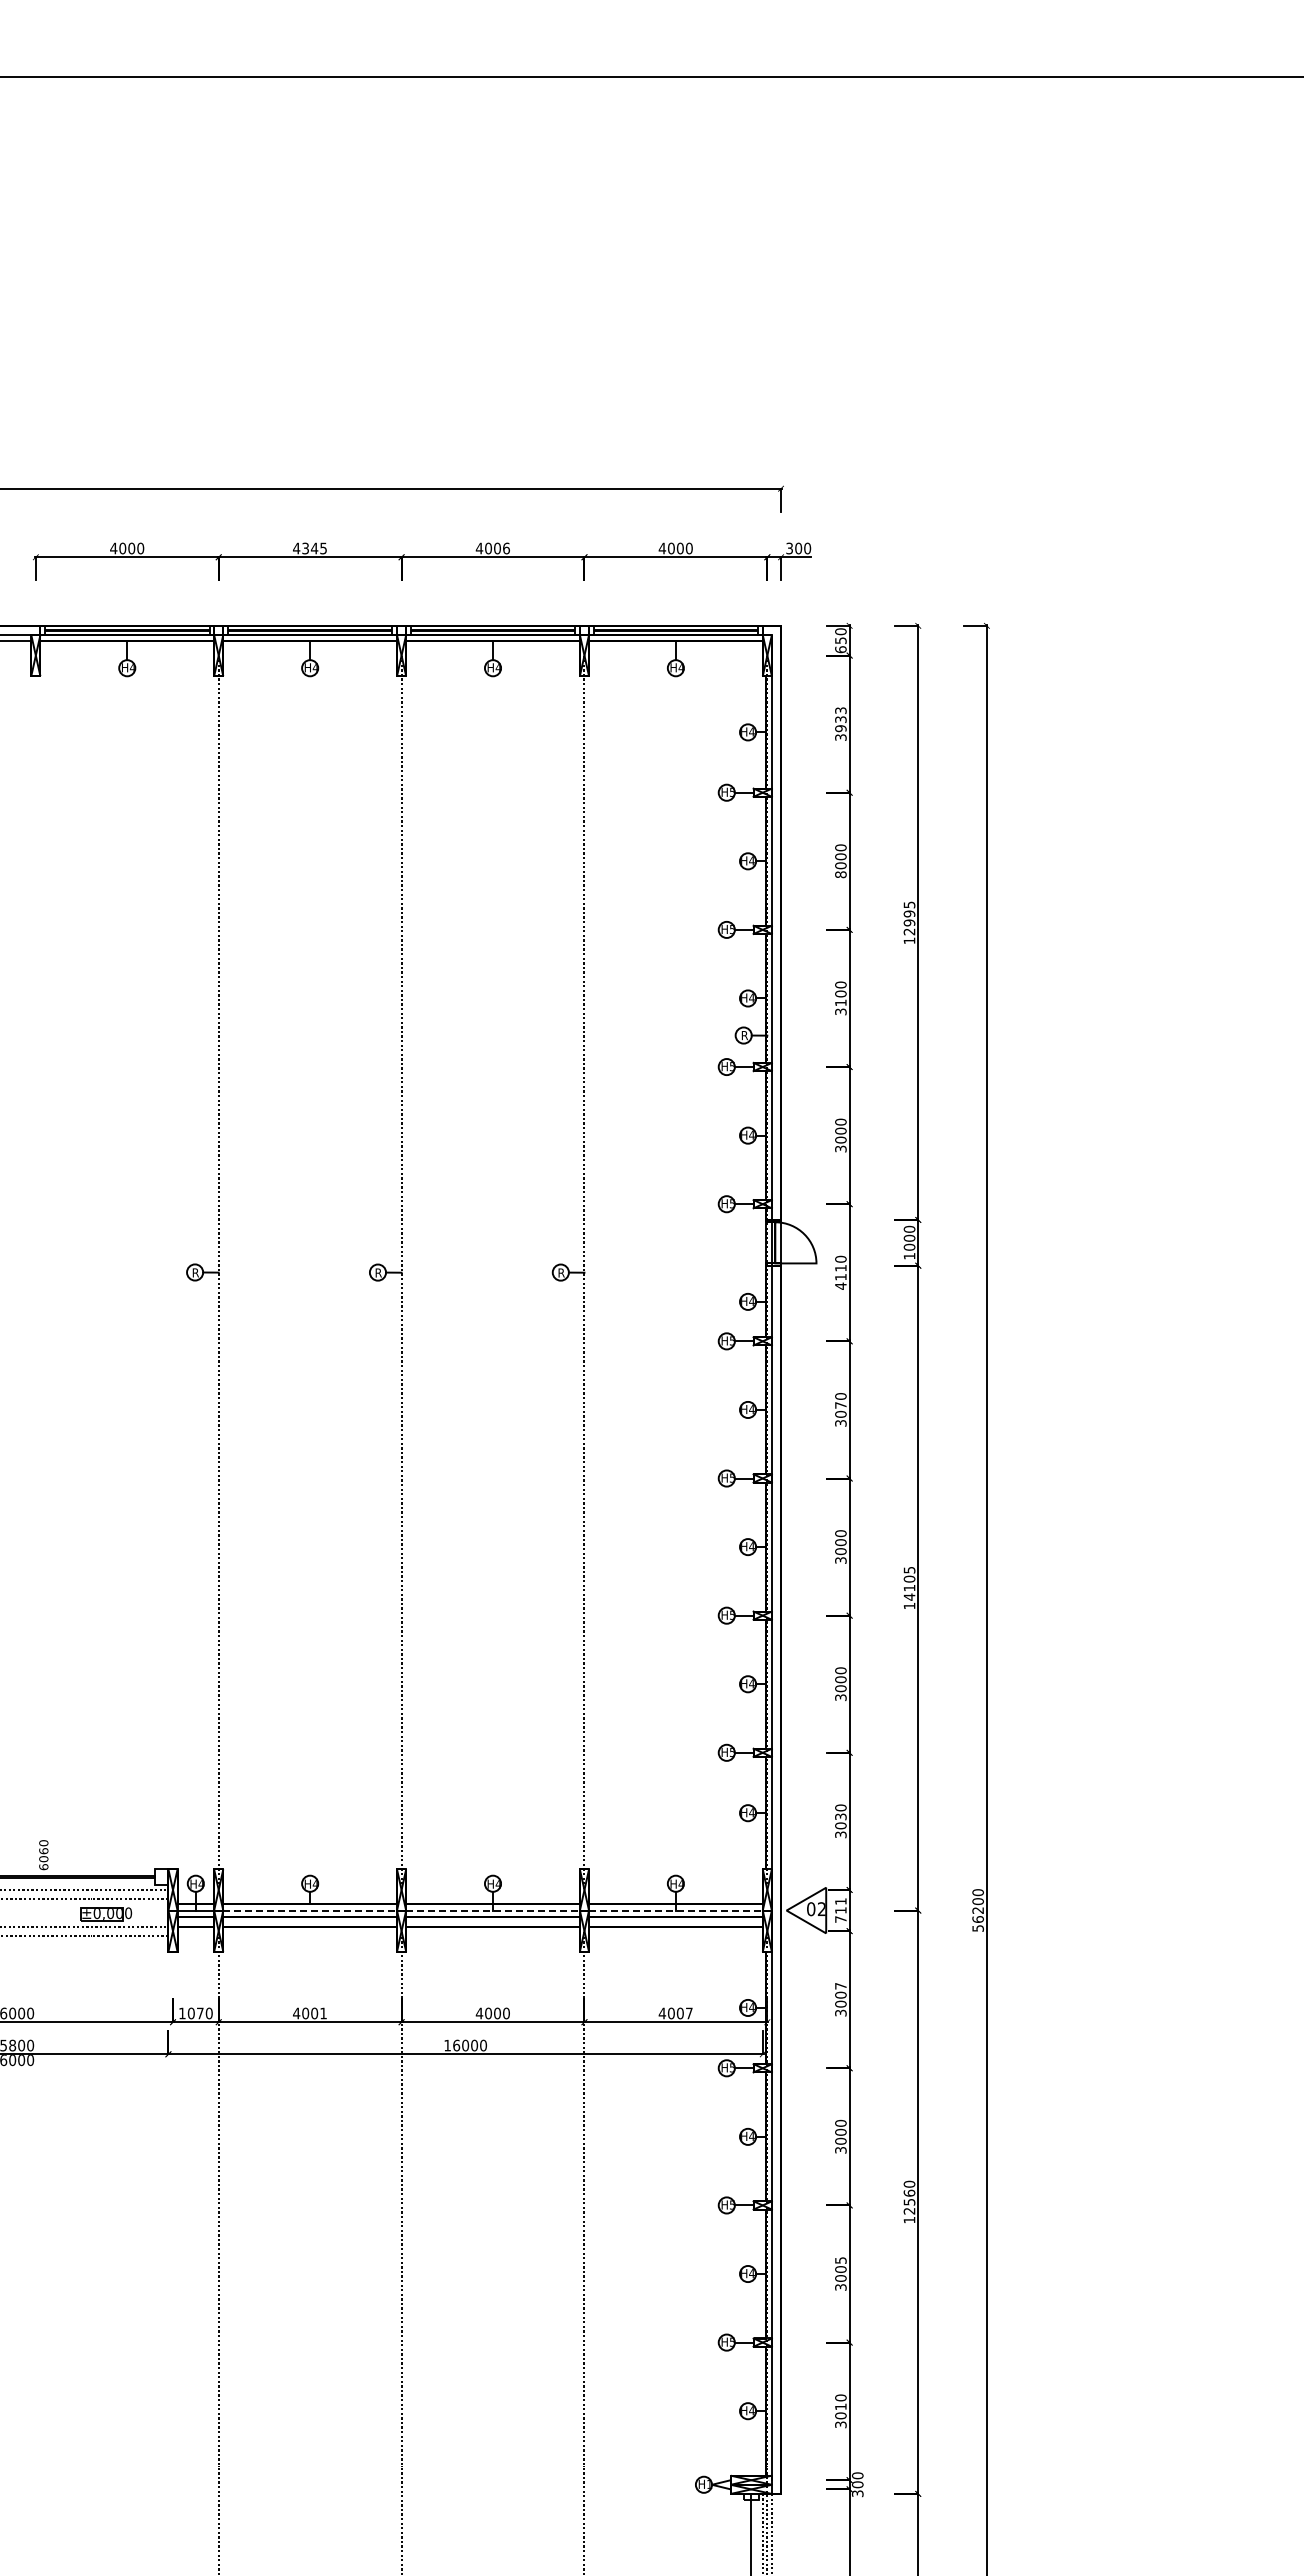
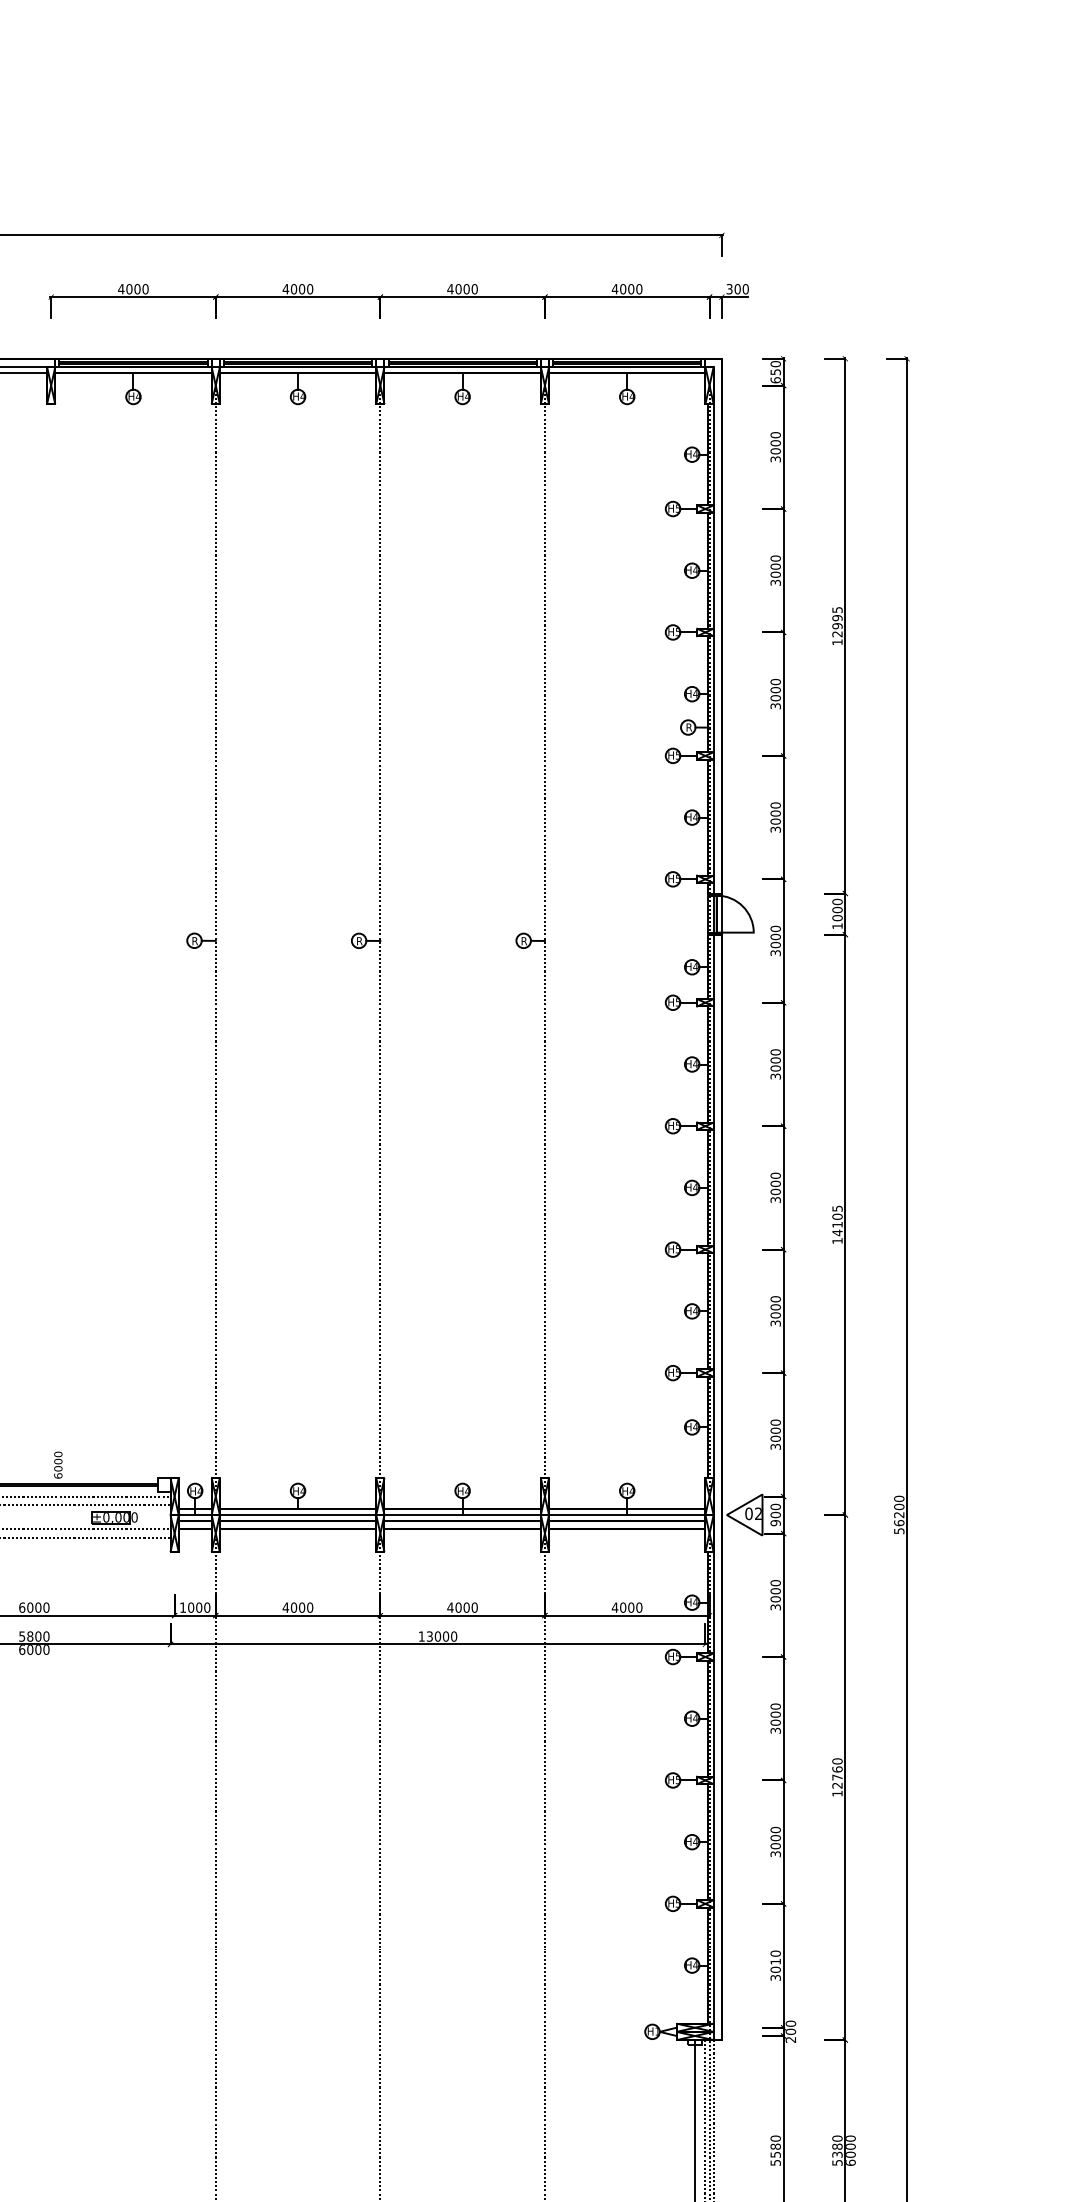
text: (506, 547) -> (474, 288), 4006 -> 4000
text: (314, 548) -> (301, 289), 4345 -> 4000
text: (840, 719) -> (775, 443), 3933 -> 3000
text: (840, 874) -> (775, 582), 8000 -> 3000
text: (840, 1002) -> (775, 697), 3100 -> 3000
text: (840, 1276) -> (775, 944), 4110 -> 3000
text: (840, 1405) -> (775, 1060), 3070 -> 3000
text: (840, 1816) -> (775, 1430), 3030 -> 3000
text: (43, 1850) -> (58, 1461), 6060 -> 6000
line: (310, 1910) -> (298, 1515), dashed -> solid
line: (493, 1910) -> (463, 1515), dashed -> solid
line: (675, 1910) -> (626, 1515), dashed -> solid
text: (840, 1910) -> (775, 1515), 711 -> 900
text: (840, 1985) -> (775, 1582), 3007 -> 3000
text: (199, 2013) -> (198, 1607), 1070 -> 1000
text: (323, 2013) -> (310, 1607), 4001 -> 4000
text: (688, 2013) -> (638, 1607), 4007 -> 4000
text: (456, 2045) -> (429, 1636), 16000 -> 13000
text: (909, 2202) -> (837, 1777), 12560 -> 12760
text: (840, 2260) -> (775, 1830), 3005 -> 3000
text: (858, 2493) -> (791, 2039), 300 -> 200

